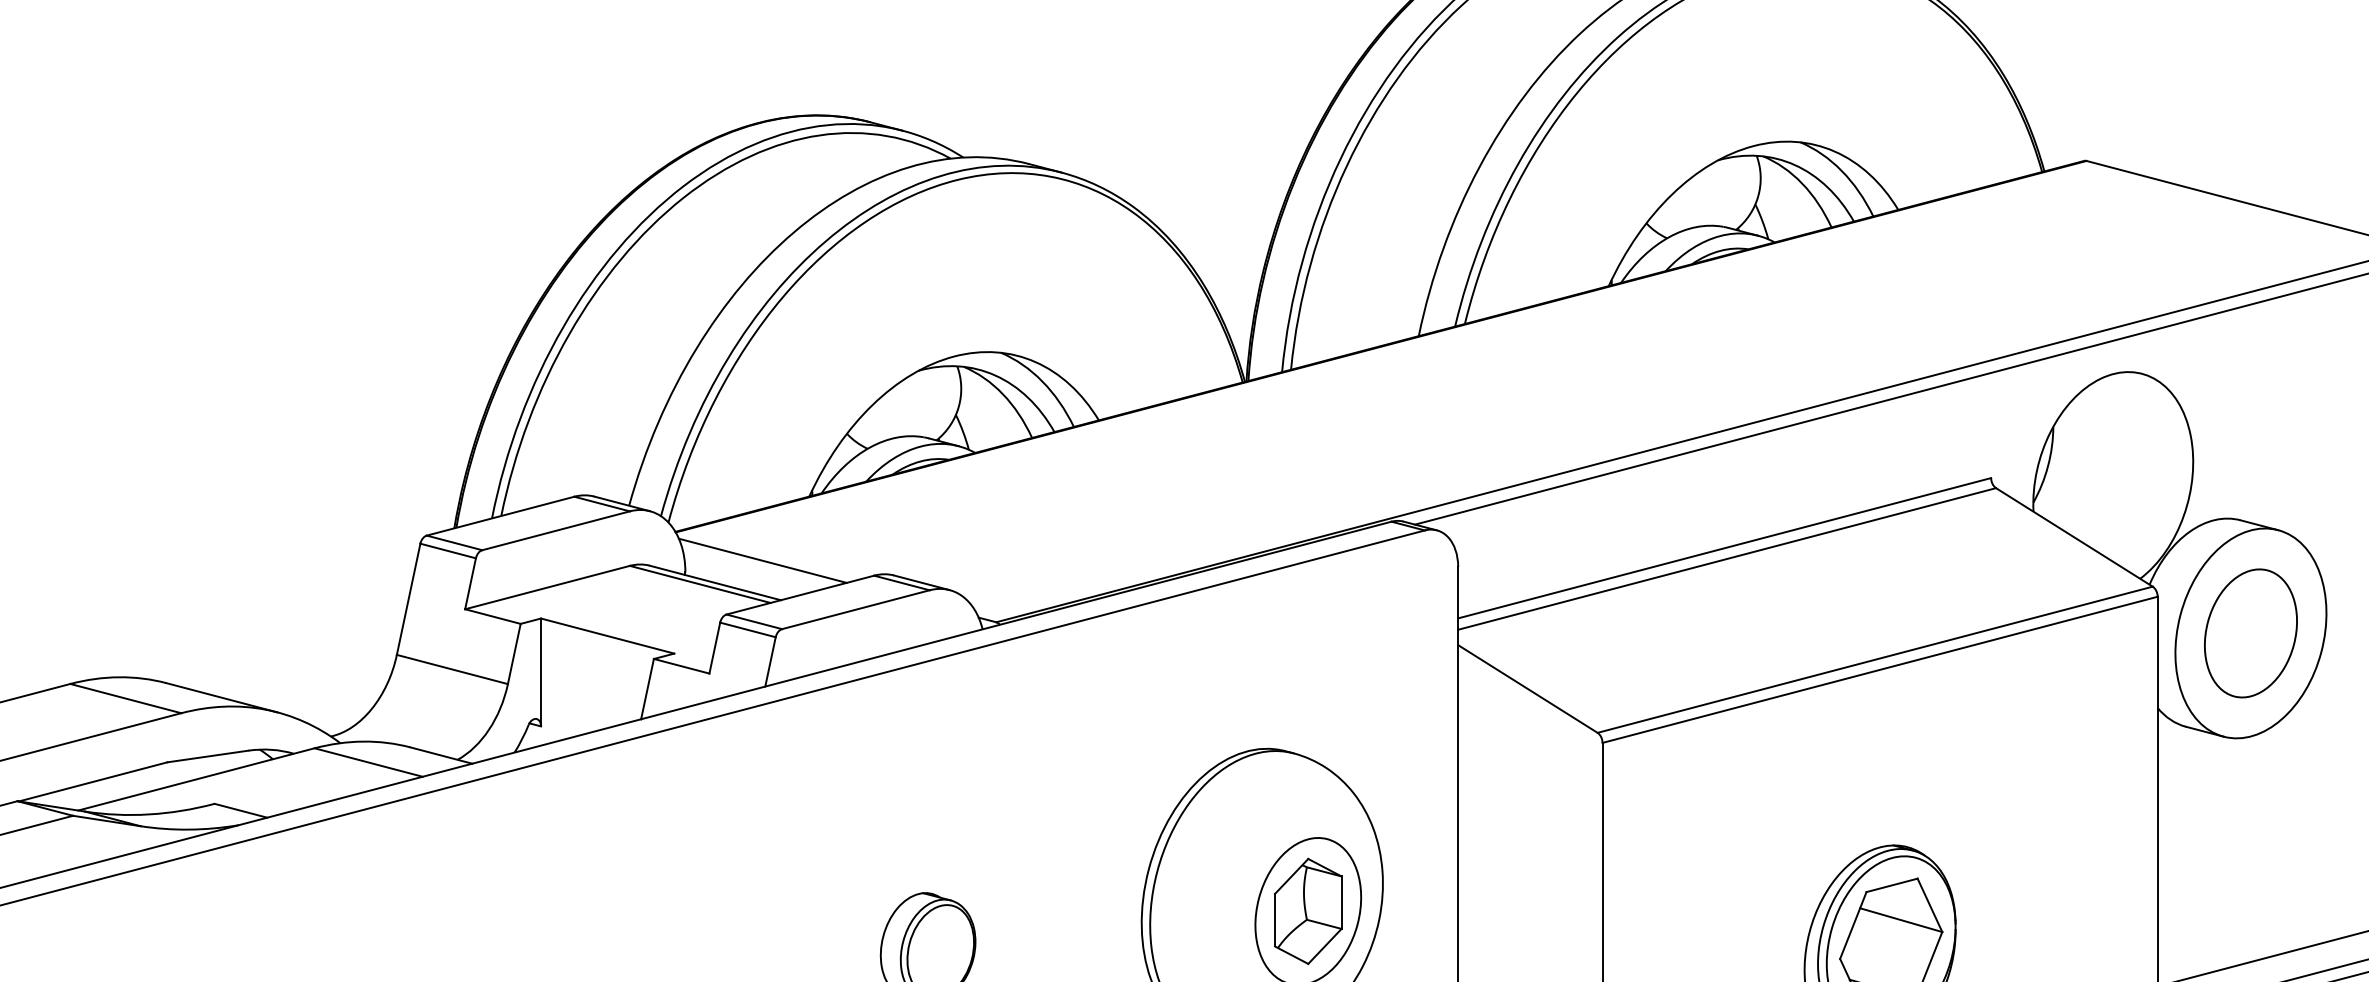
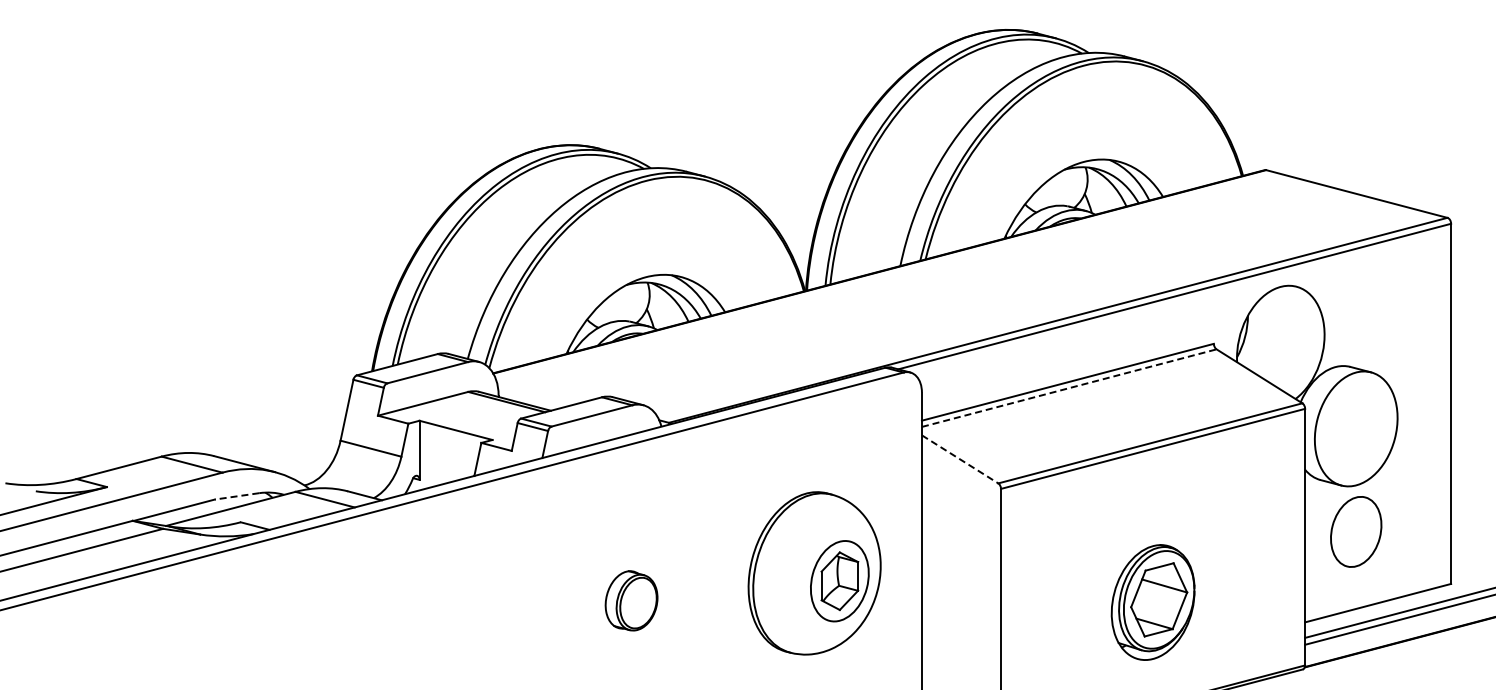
line: (1727, 559) -> (1069, 388), solid -> dashed
line: (763, 561) -> (541, 389), removed
part: (2251, 632) -> (1356, 531), moved
line: (1528, 689) -> (960, 459), solid -> dashed
line: (206, 756) -> (236, 496), solid -> dashed

